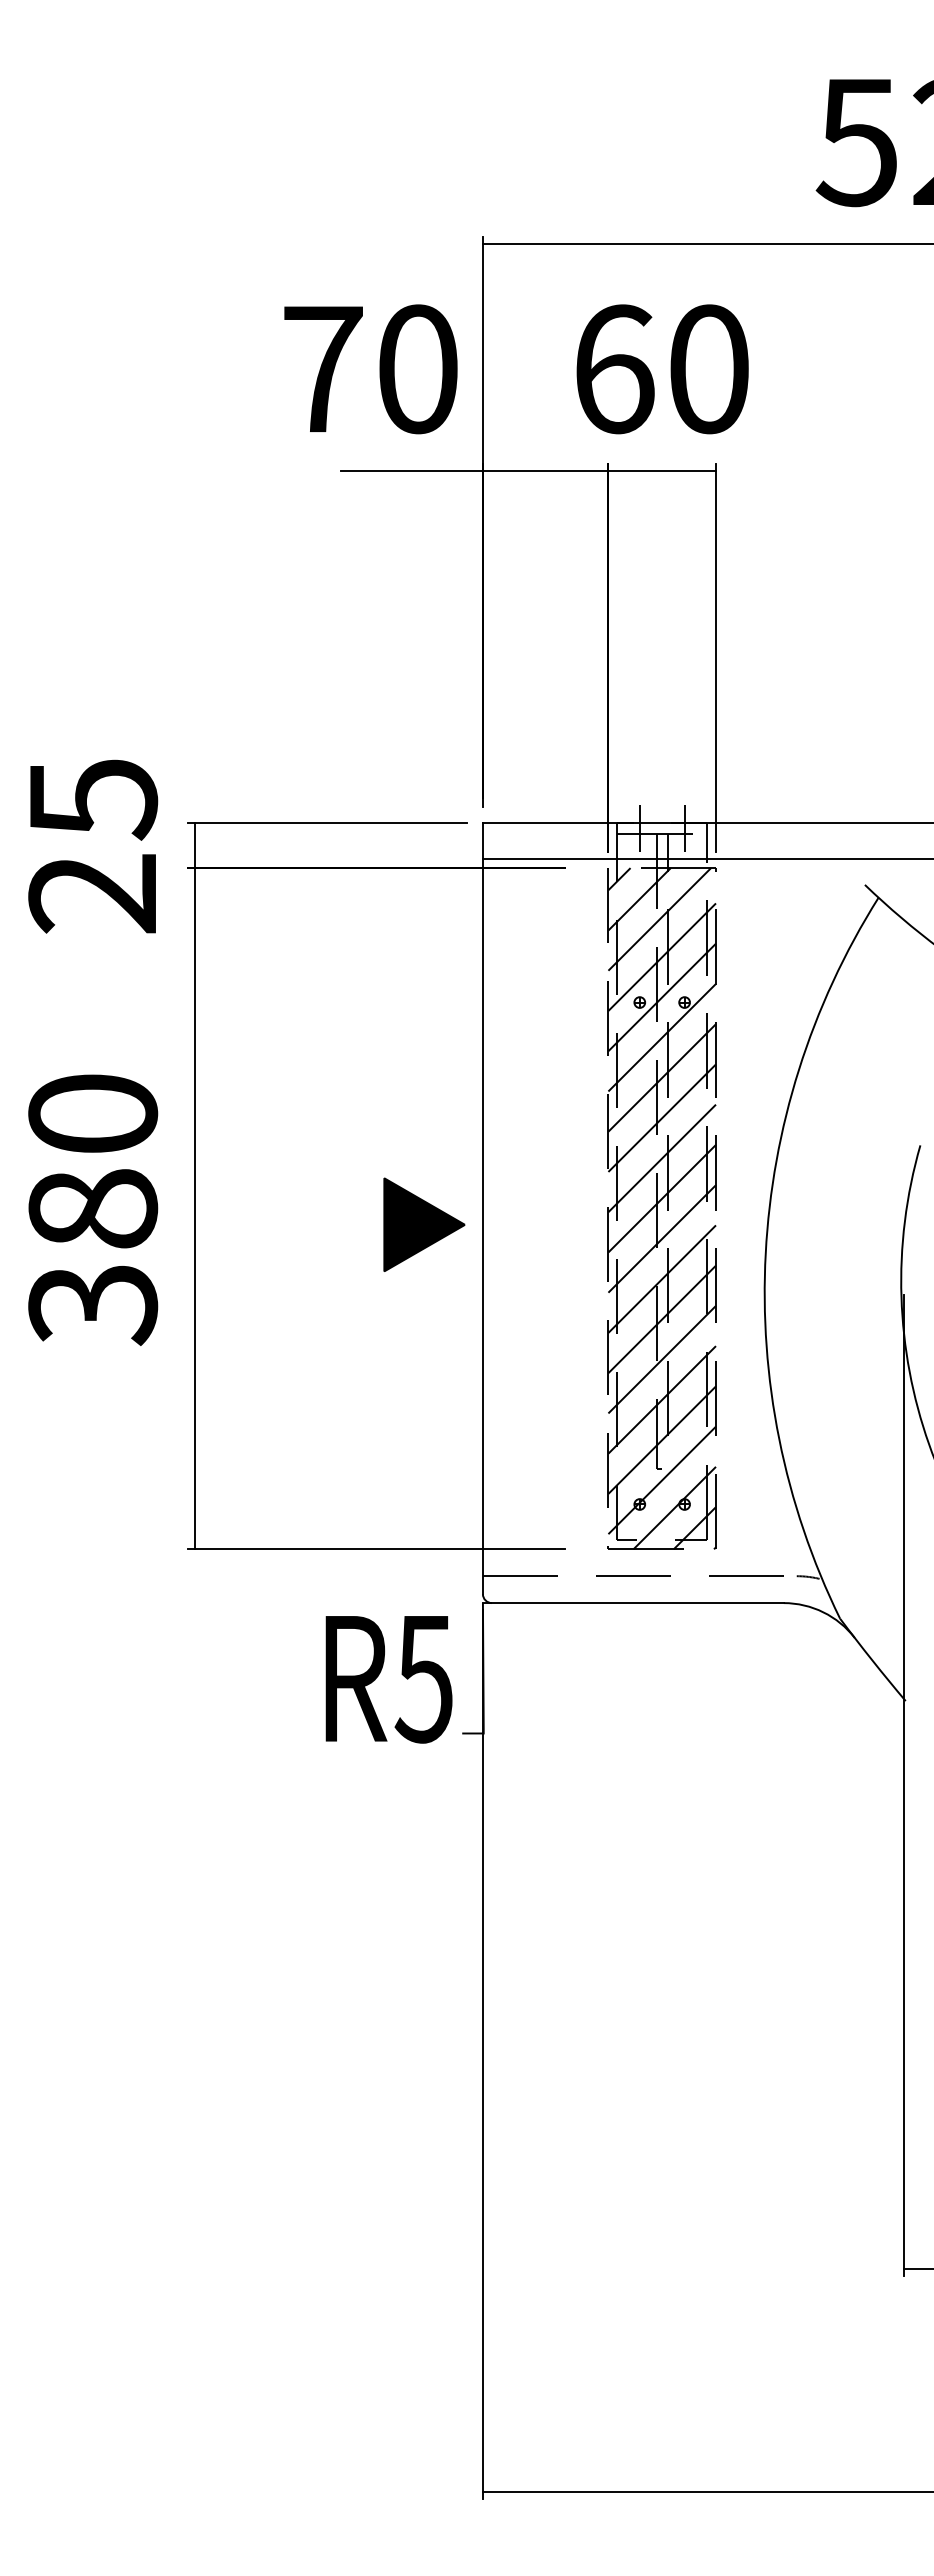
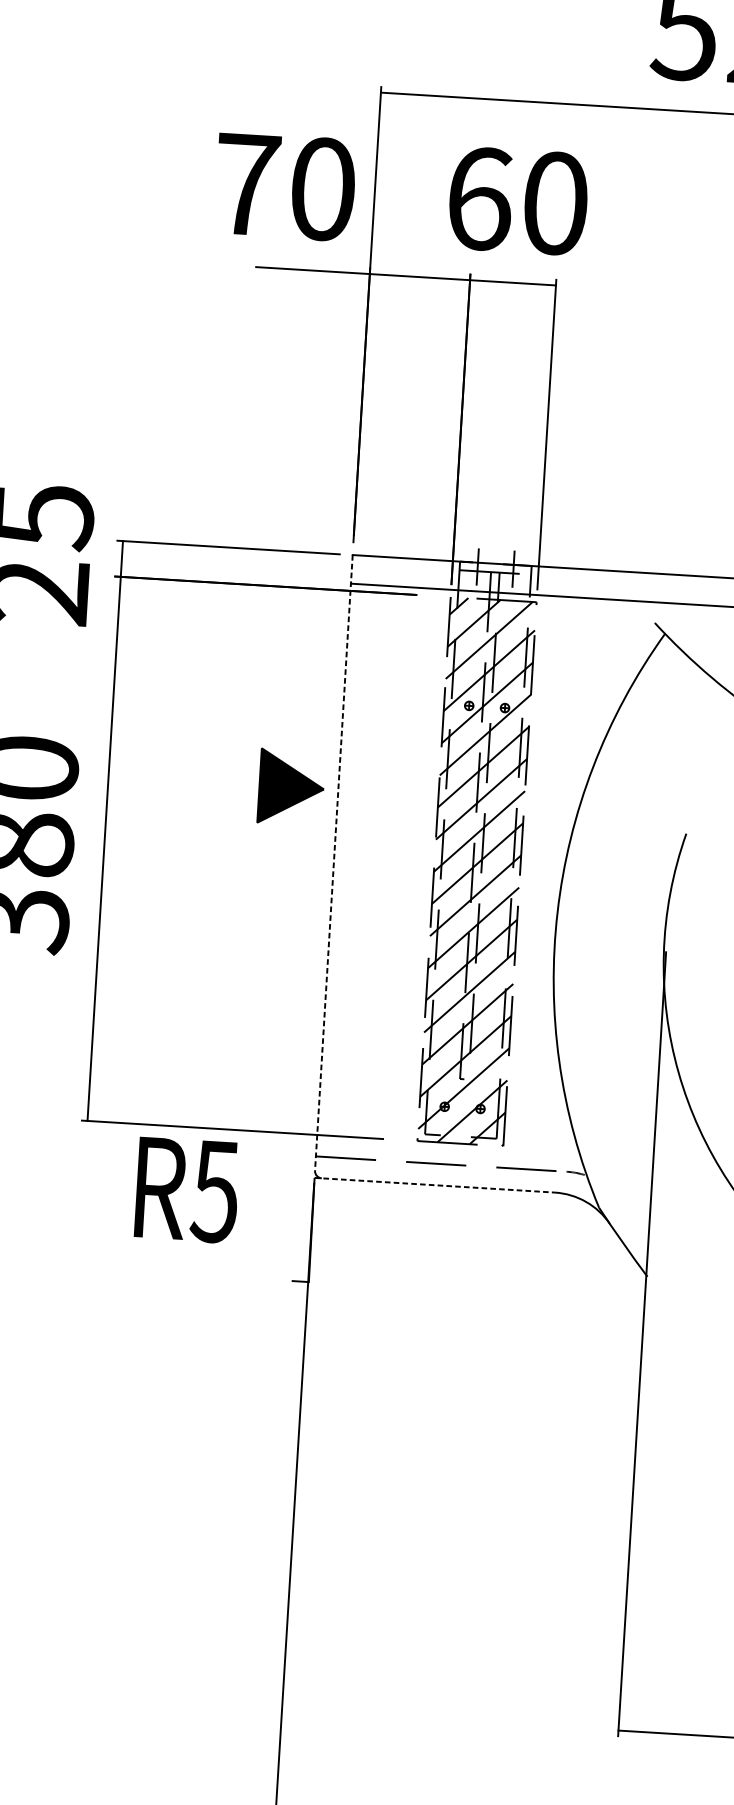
line: (482, 1209) -> (333, 863), solid -> dashed
part: (424, 1224) -> (291, 787), moved
line: (633, 1603) -> (434, 1185), solid -> dashed
text: (388, 1679) -> (186, 1190), moved

